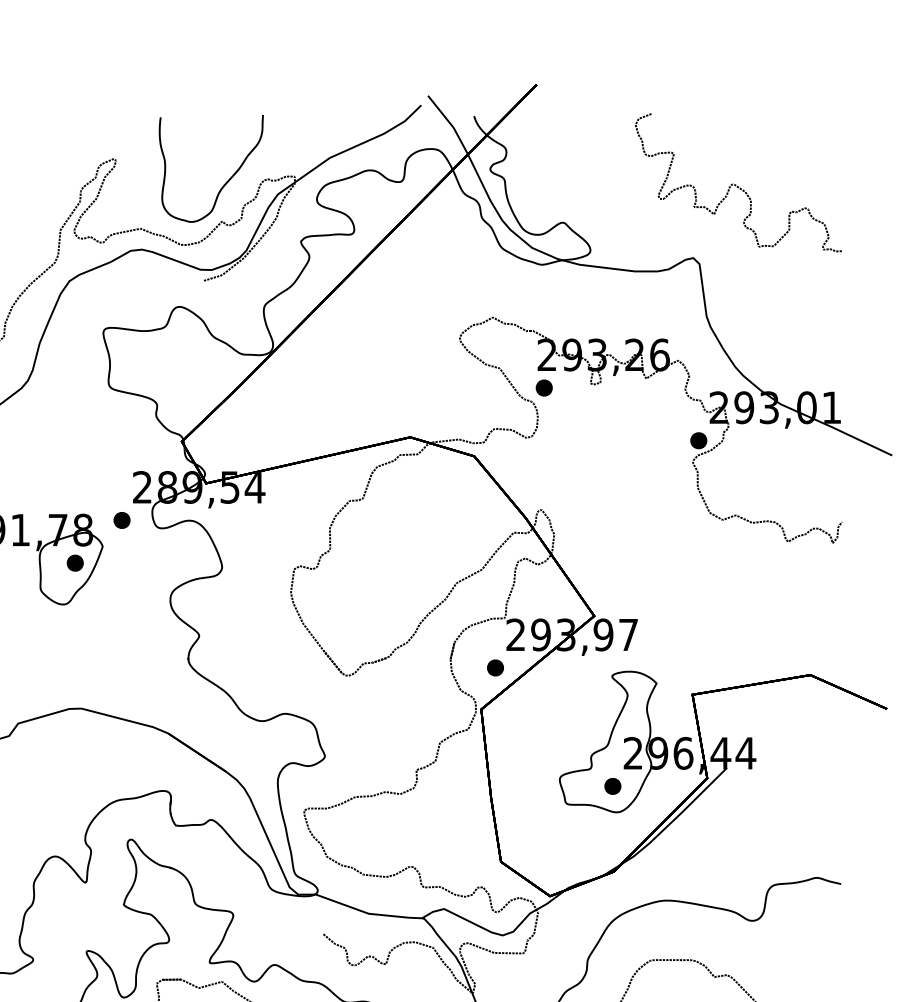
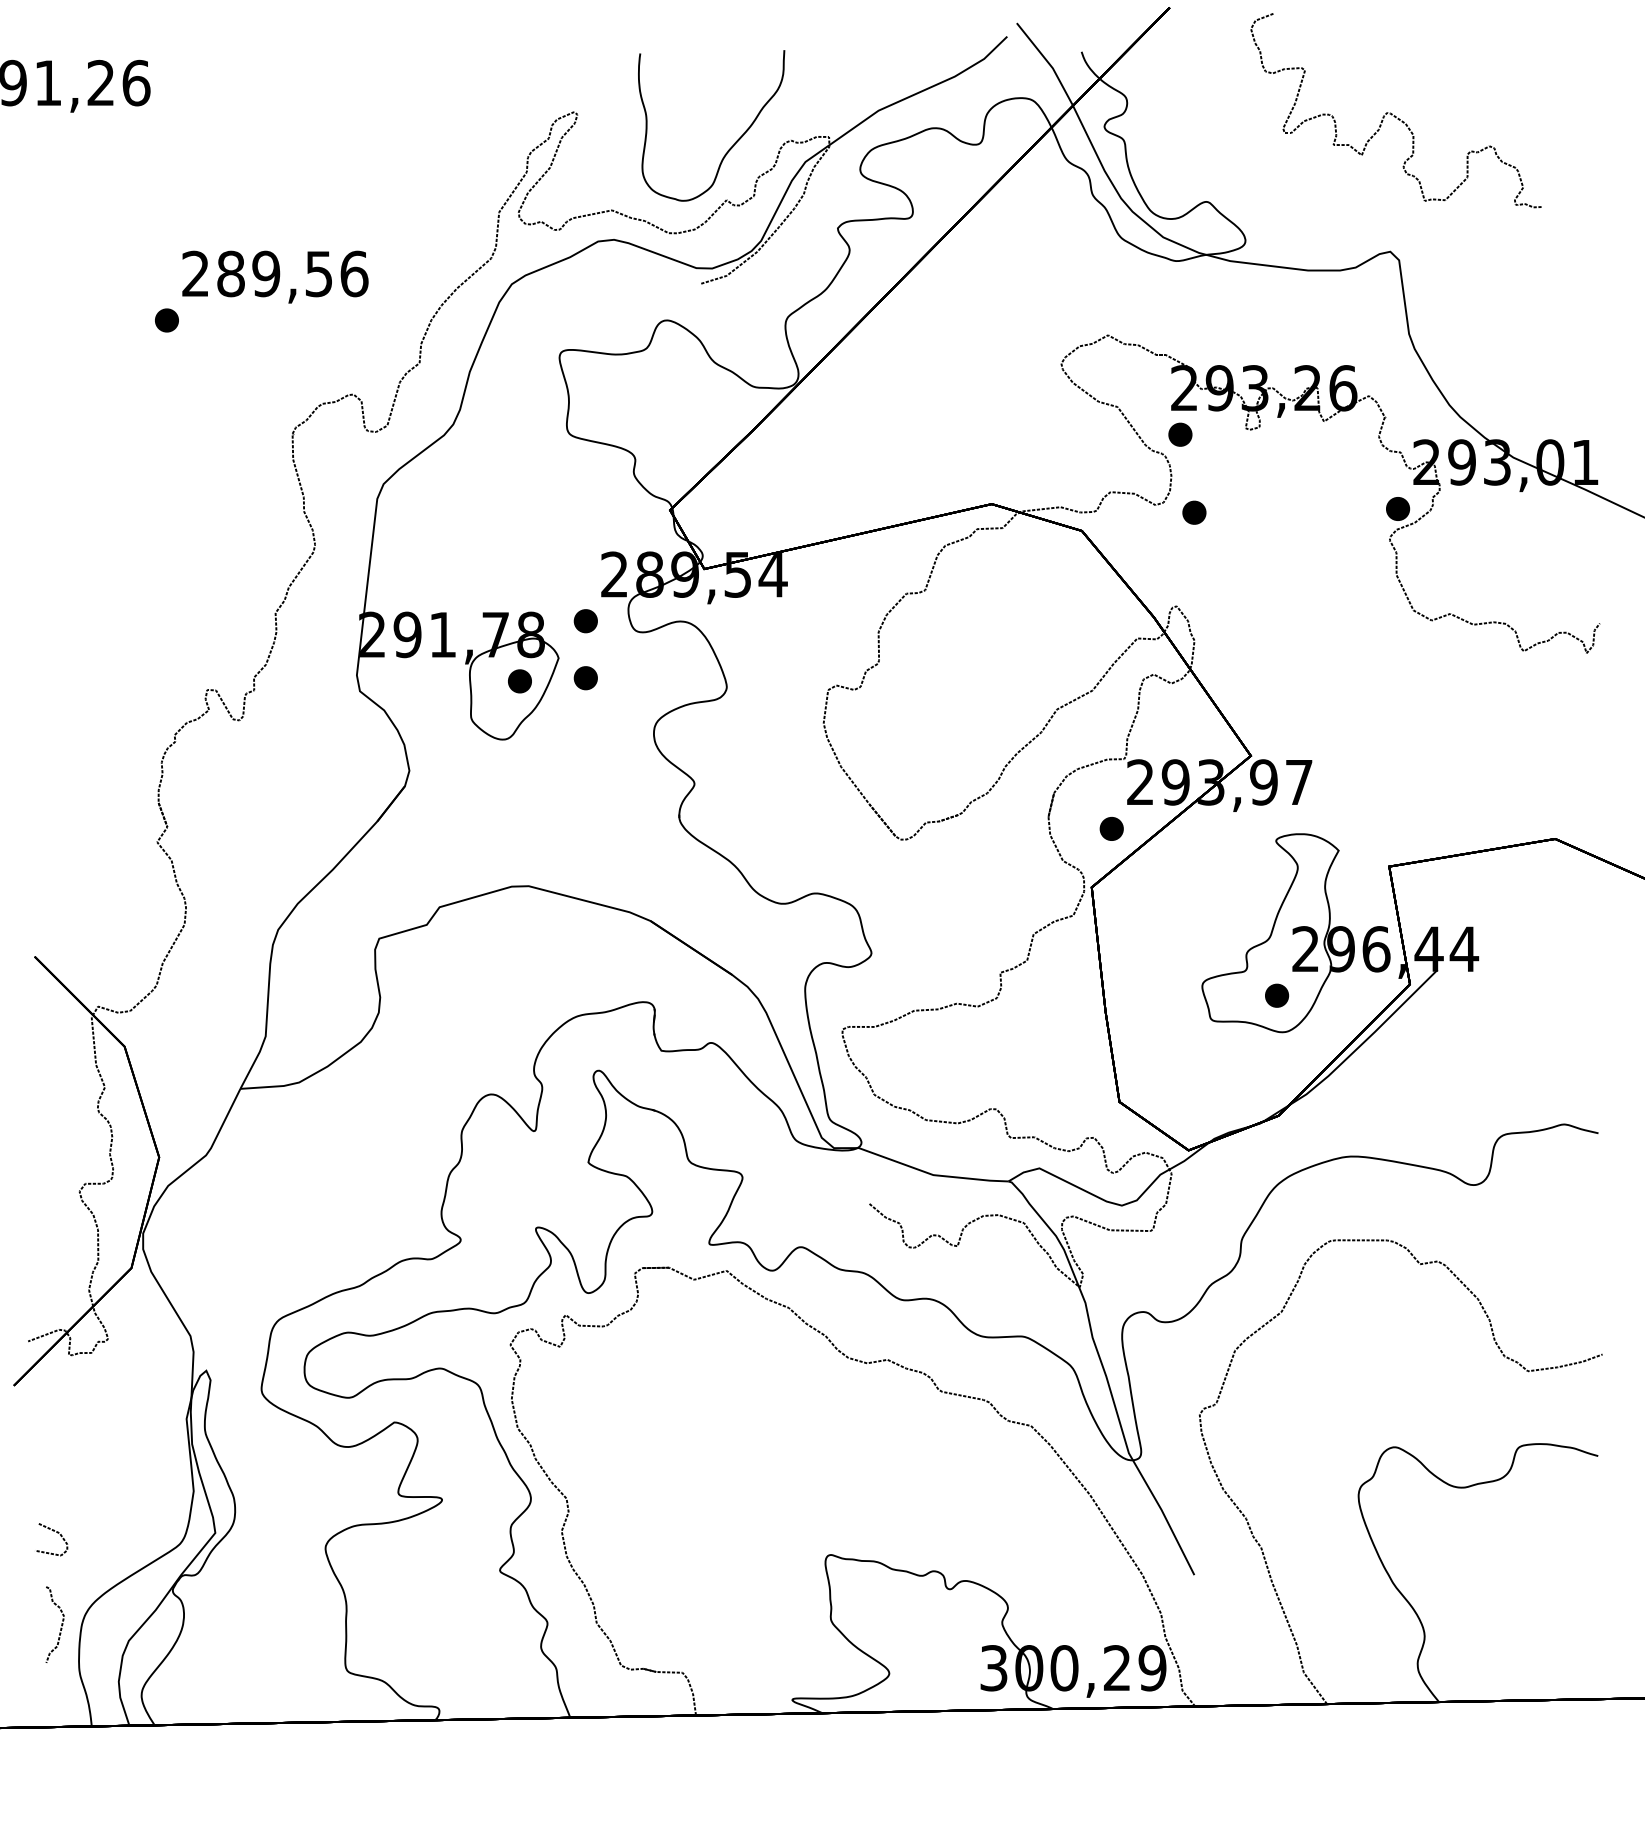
curve: (736, 184) -> (1392, 113), moved
part: (554, 443) -> (1194, 512), added
part: (121, 561) -> (585, 678), added

